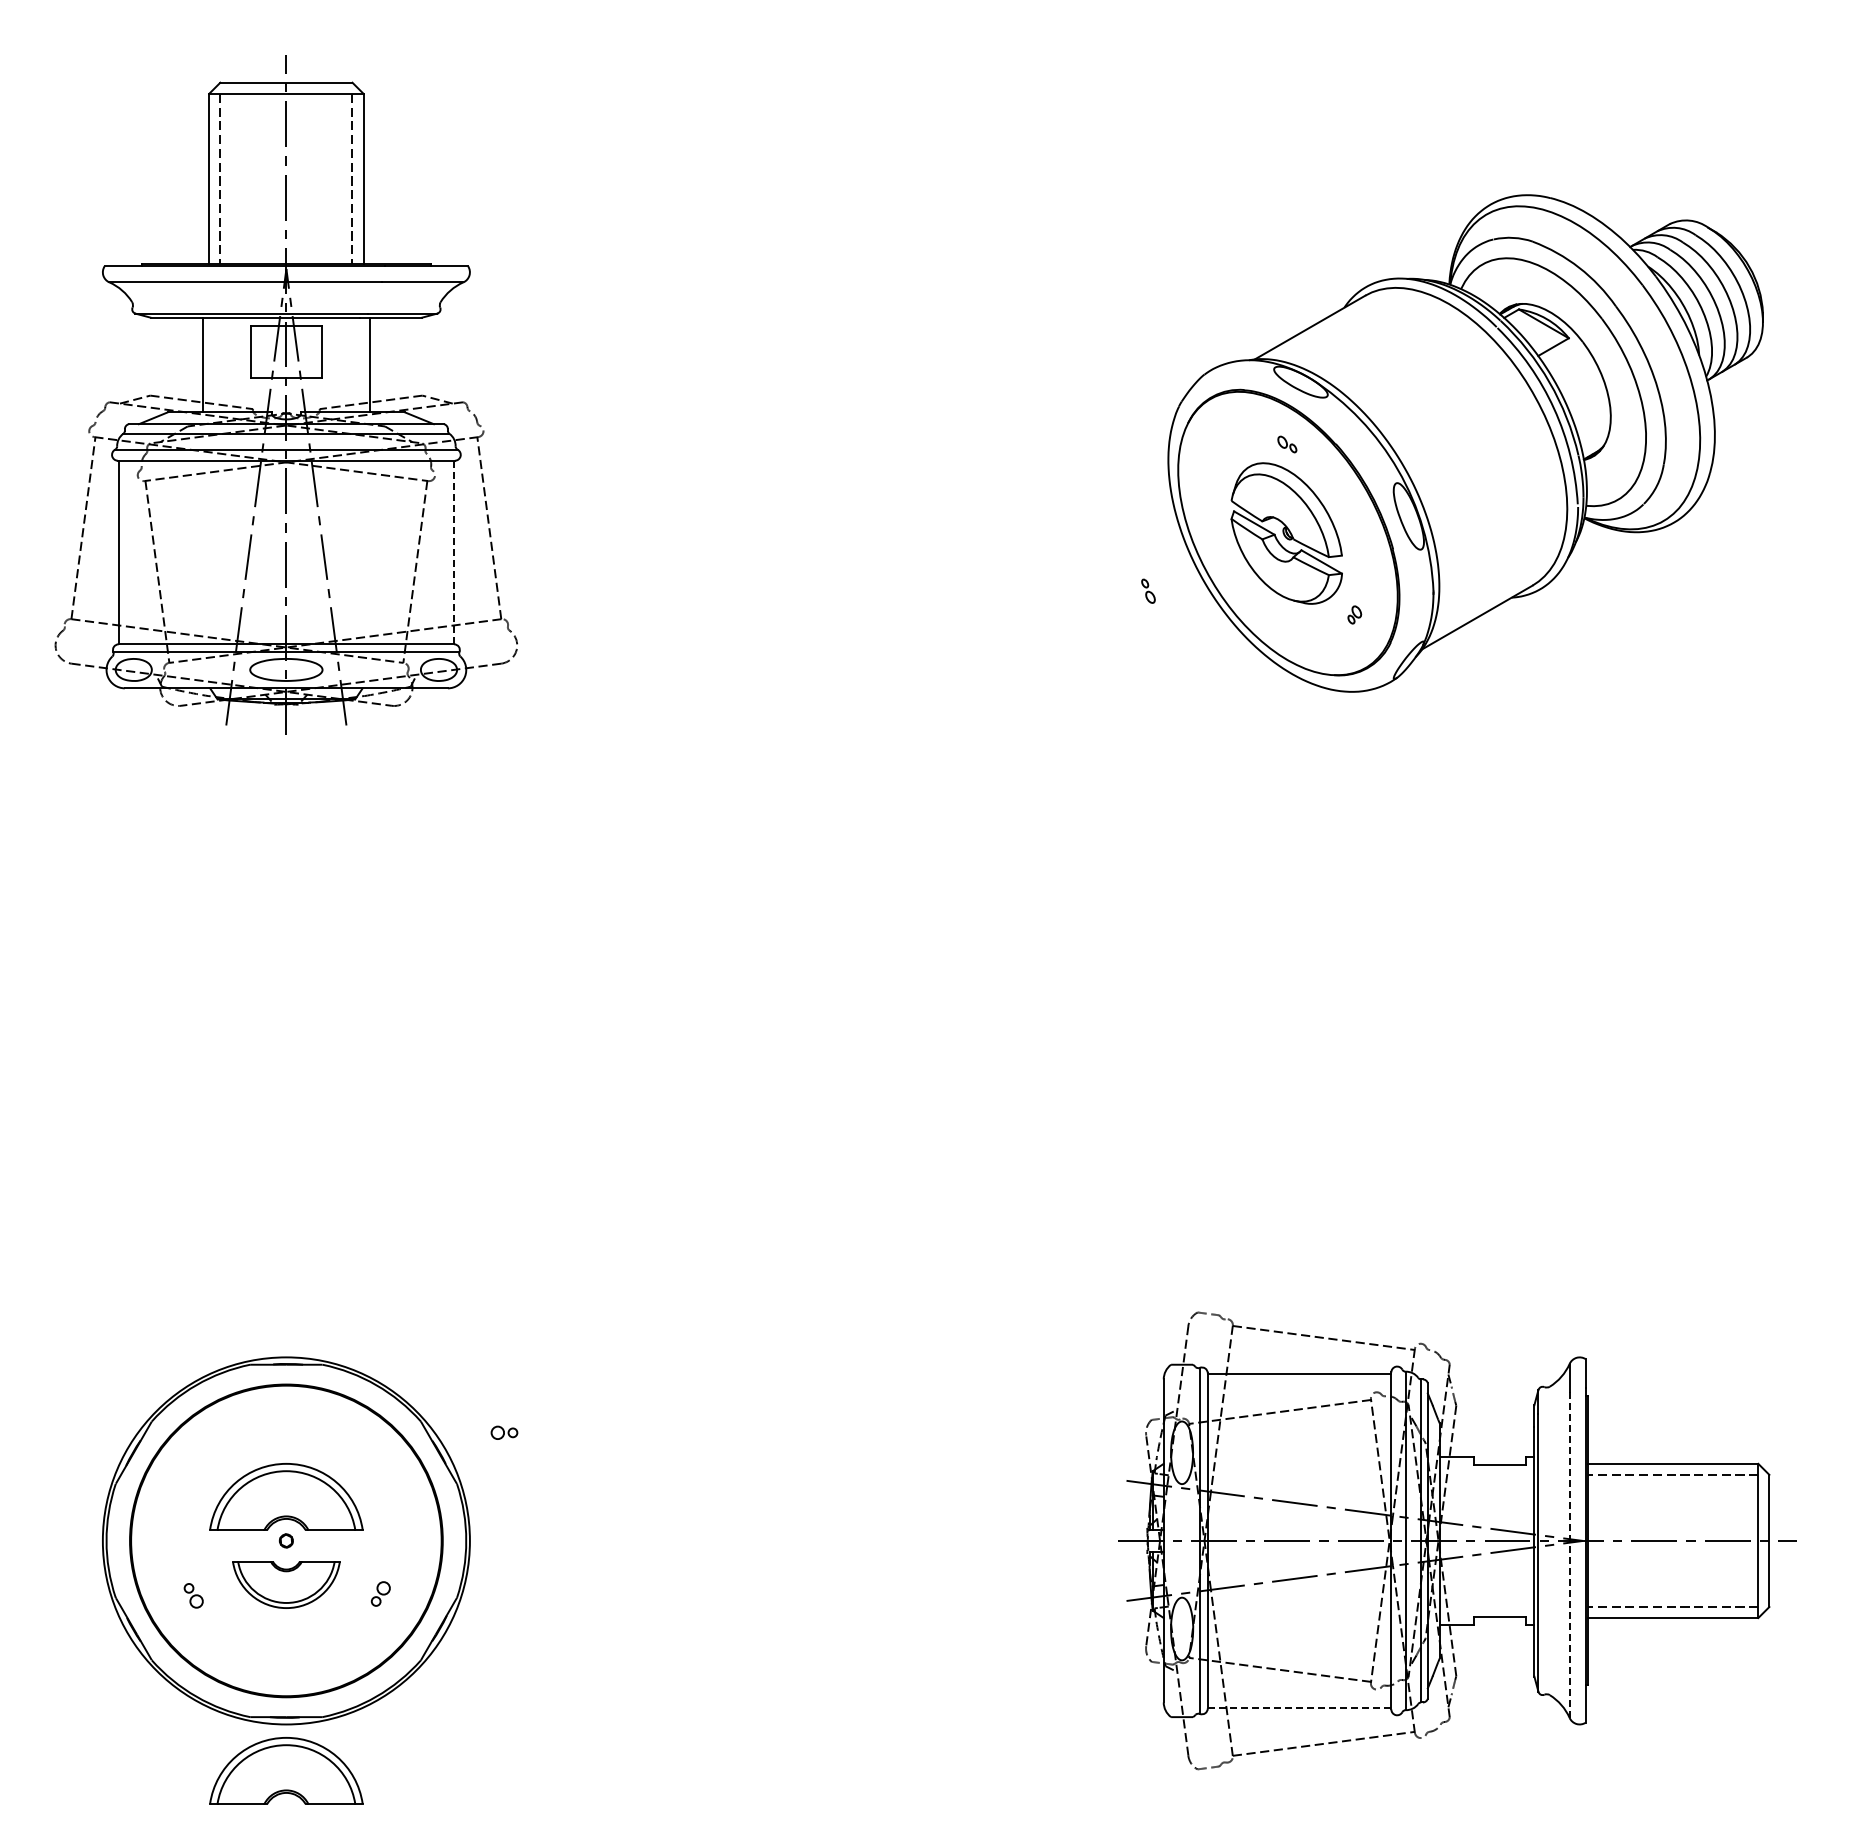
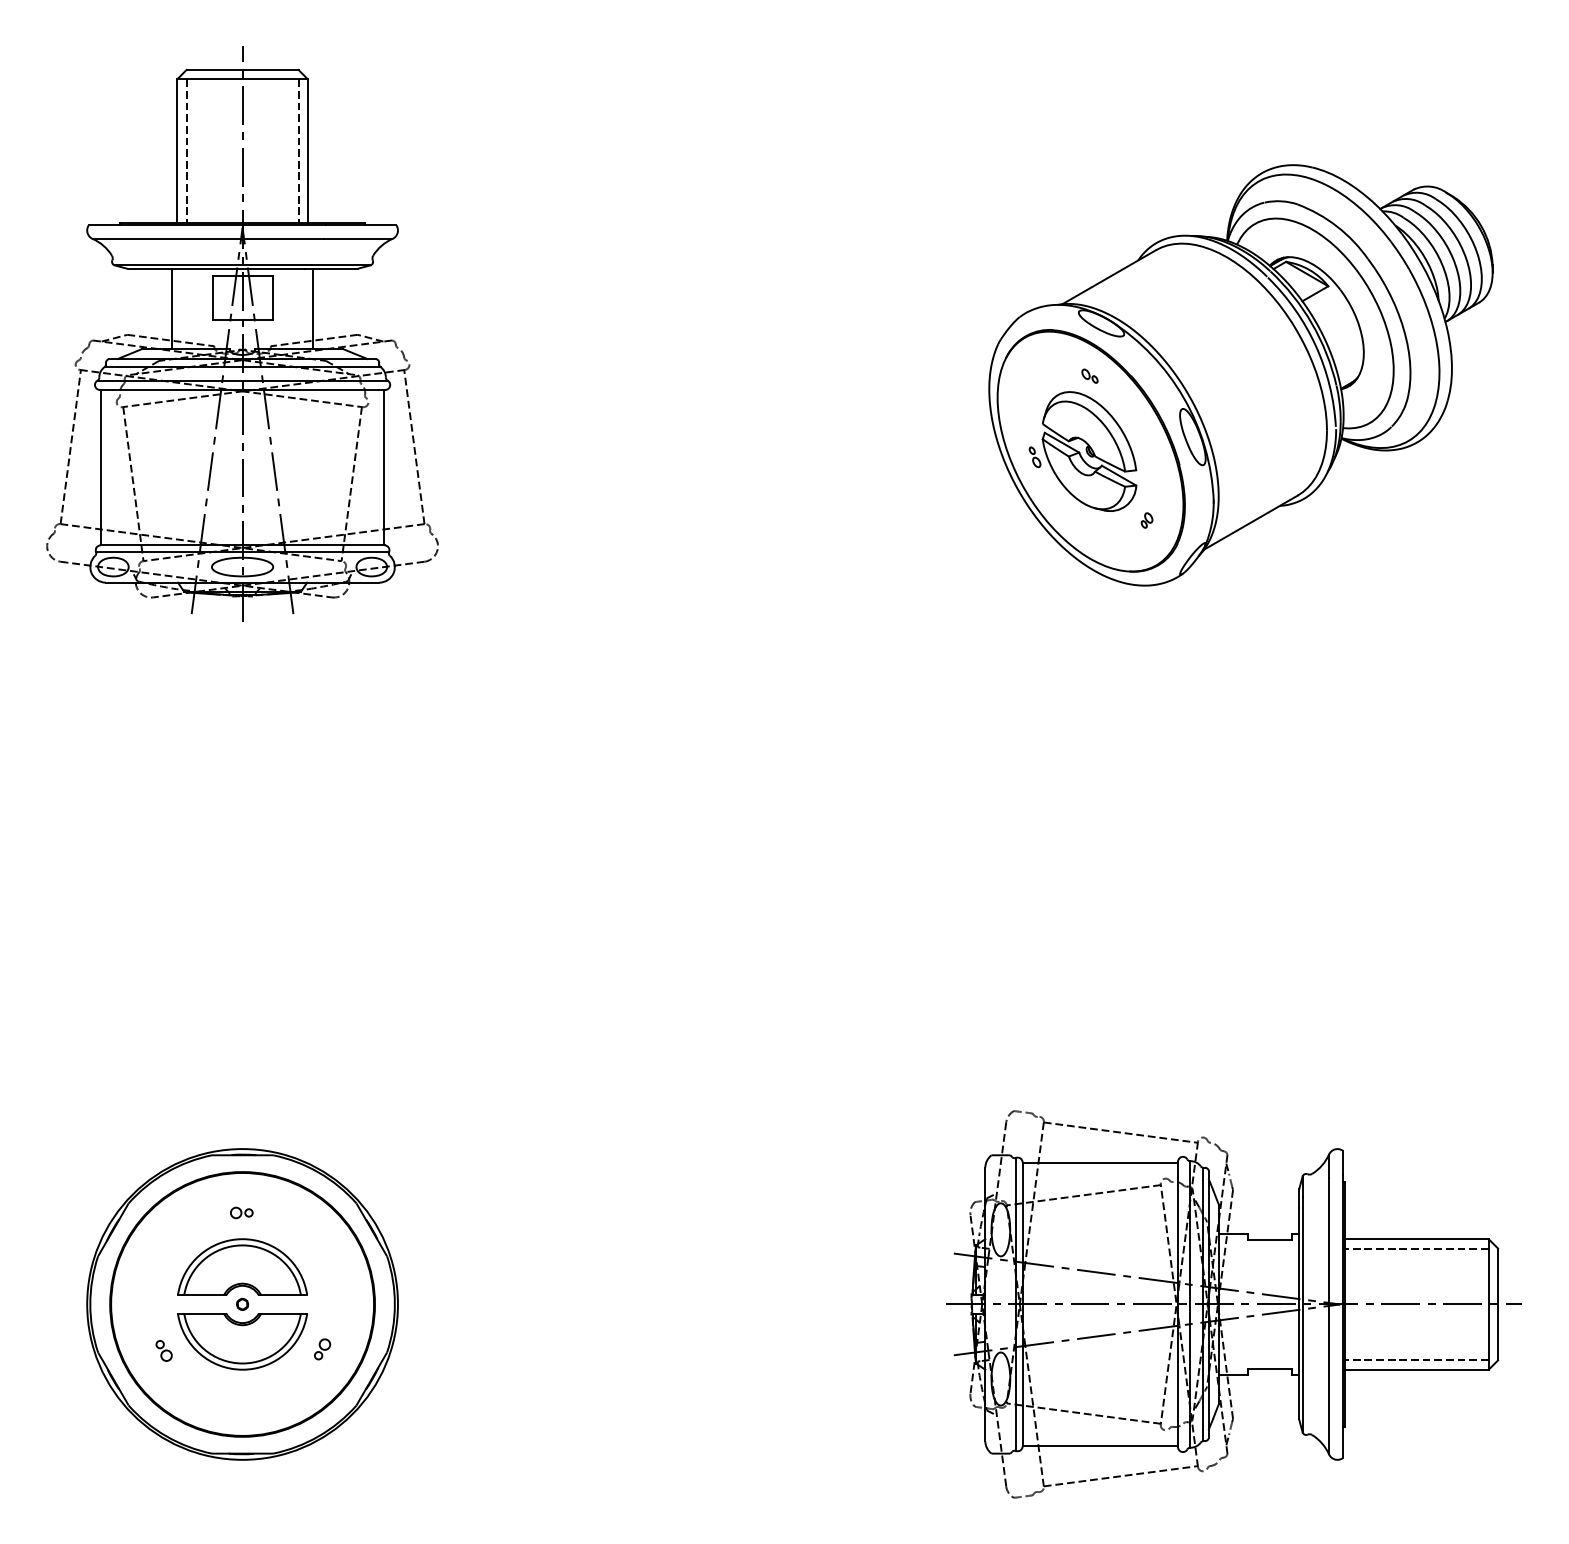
line: (453, 552) -> (384, 467), dashed -> solid
part: (1148, 590) -> (1035, 456), moved
part: (504, 1432) -> (241, 1212), moved
line: (1569, 1554) -> (1328, 1315), dashed -> solid
part: (286, 1584) -> (242, 1341), size x1.43
line: (1299, 1708) -> (1100, 1446), dashed -> solid
part: (286, 1770) -> (242, 1498), removed

